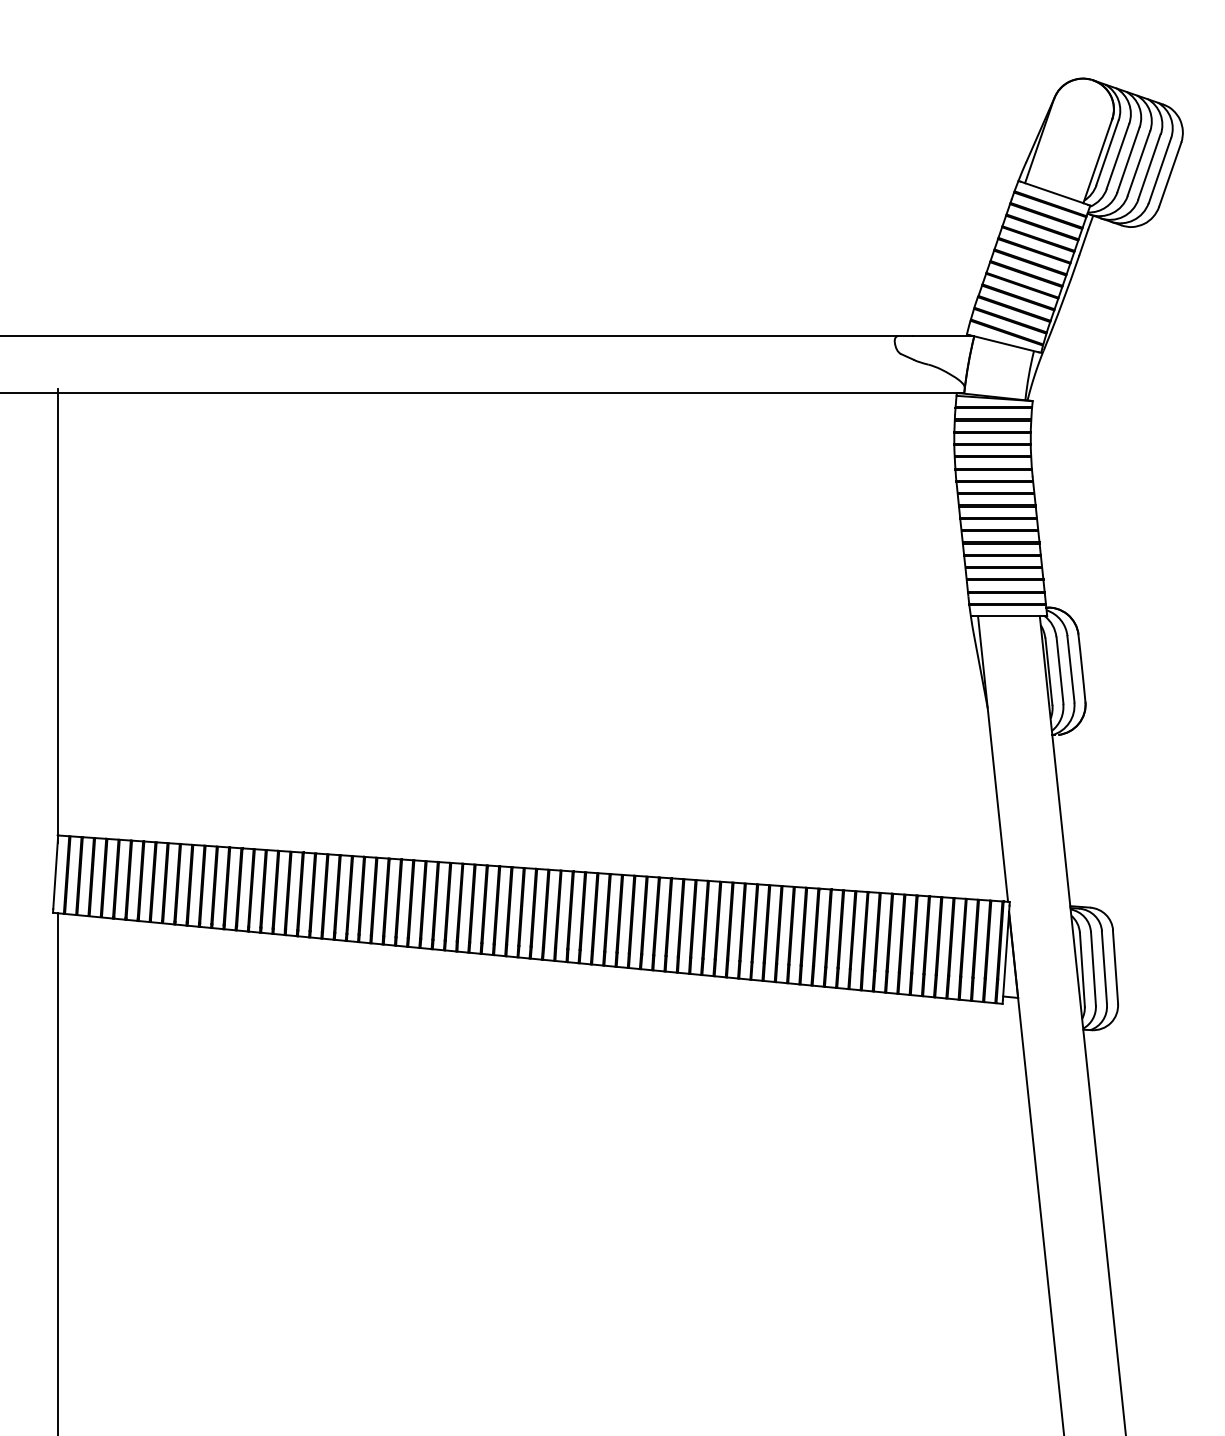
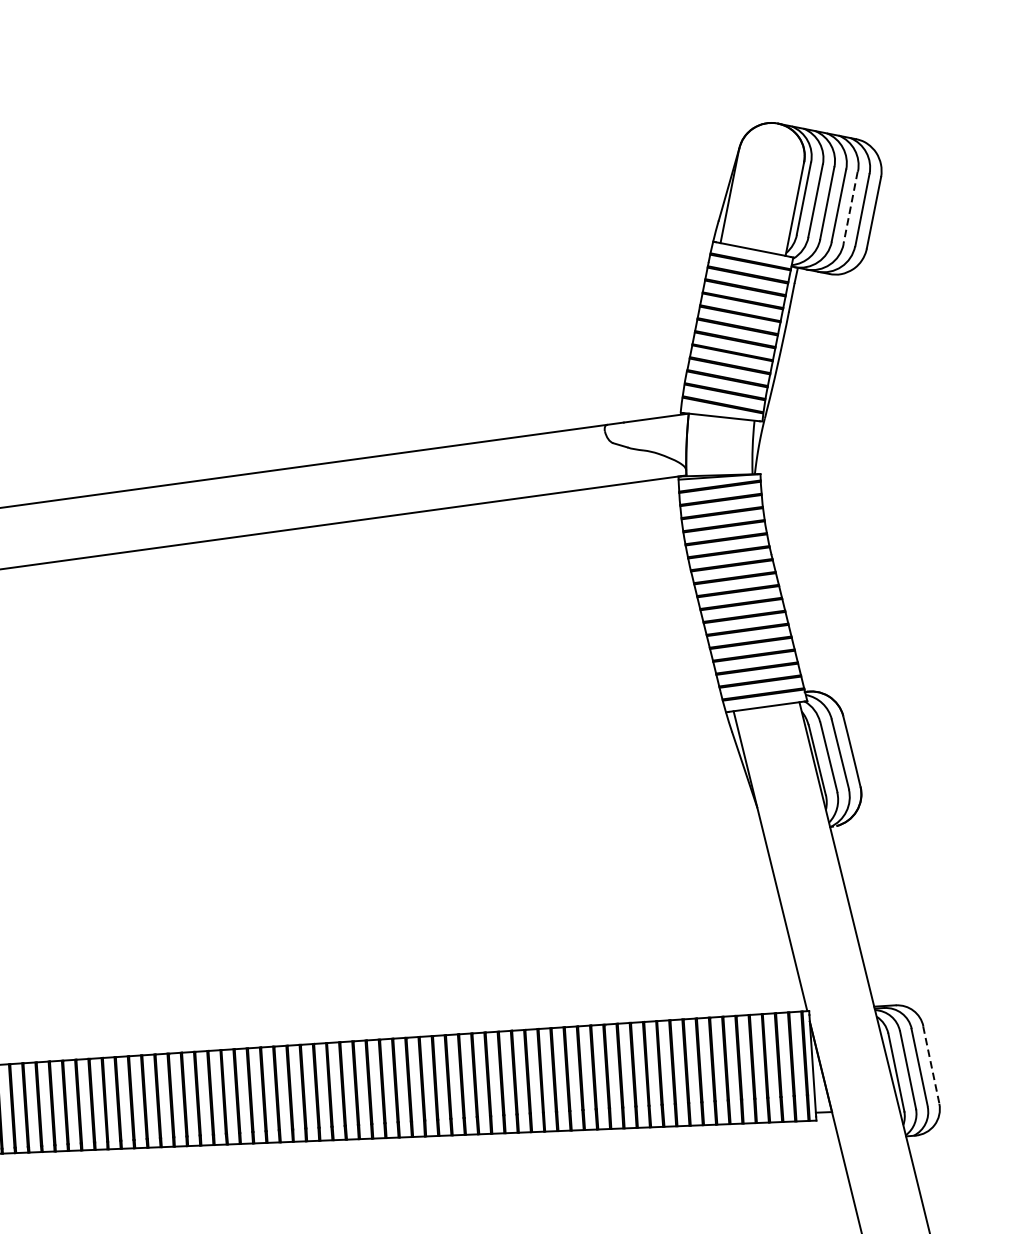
line: (1149, 167) -> (850, 208), solid -> dashed
line: (1115, 967) -> (931, 1065), solid -> dashed

